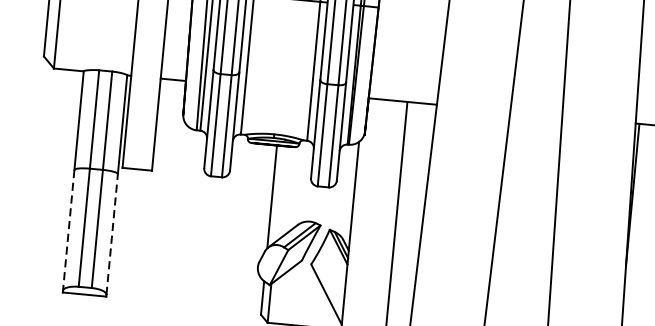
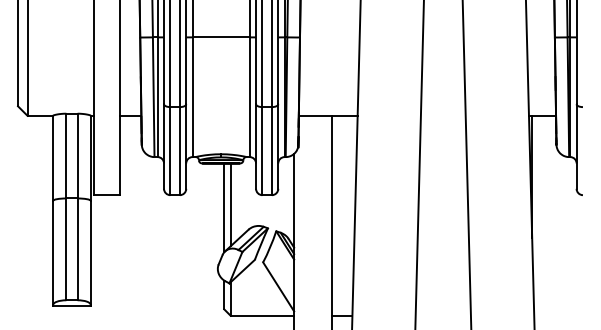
line: (279, 193) -> (230, 204), added
line: (68, 231) -> (53, 253), dashed -> solid
line: (111, 234) -> (90, 252), dashed -> solid

